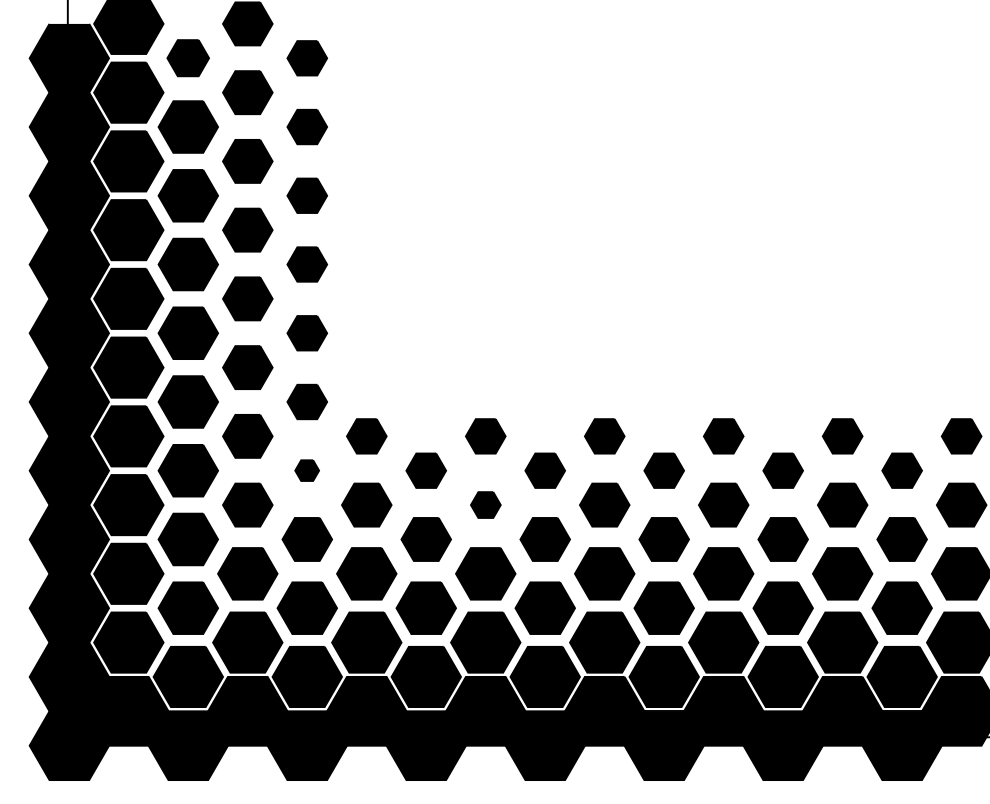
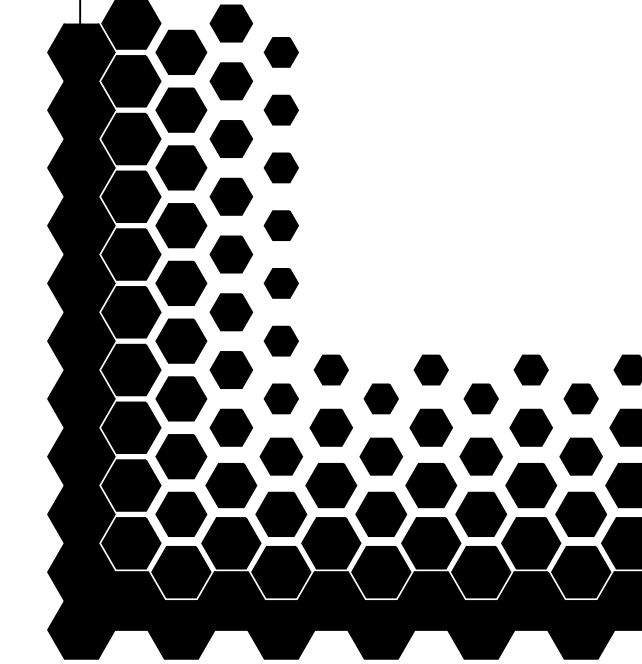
part: (187, 57) -> (180, 51), size x1.43
part: (306, 470) -> (280, 398), size x1.67
part: (485, 504) -> (431, 427), size x1.67

